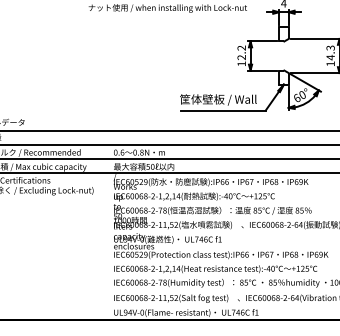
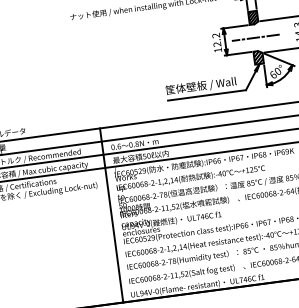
hatch: (283, 34) -> (252, 18), added
line: (283, 56) -> (255, 38), added
hatch: (283, 77) -> (258, 57), added
line: (104, 224) -> (111, 214), added

